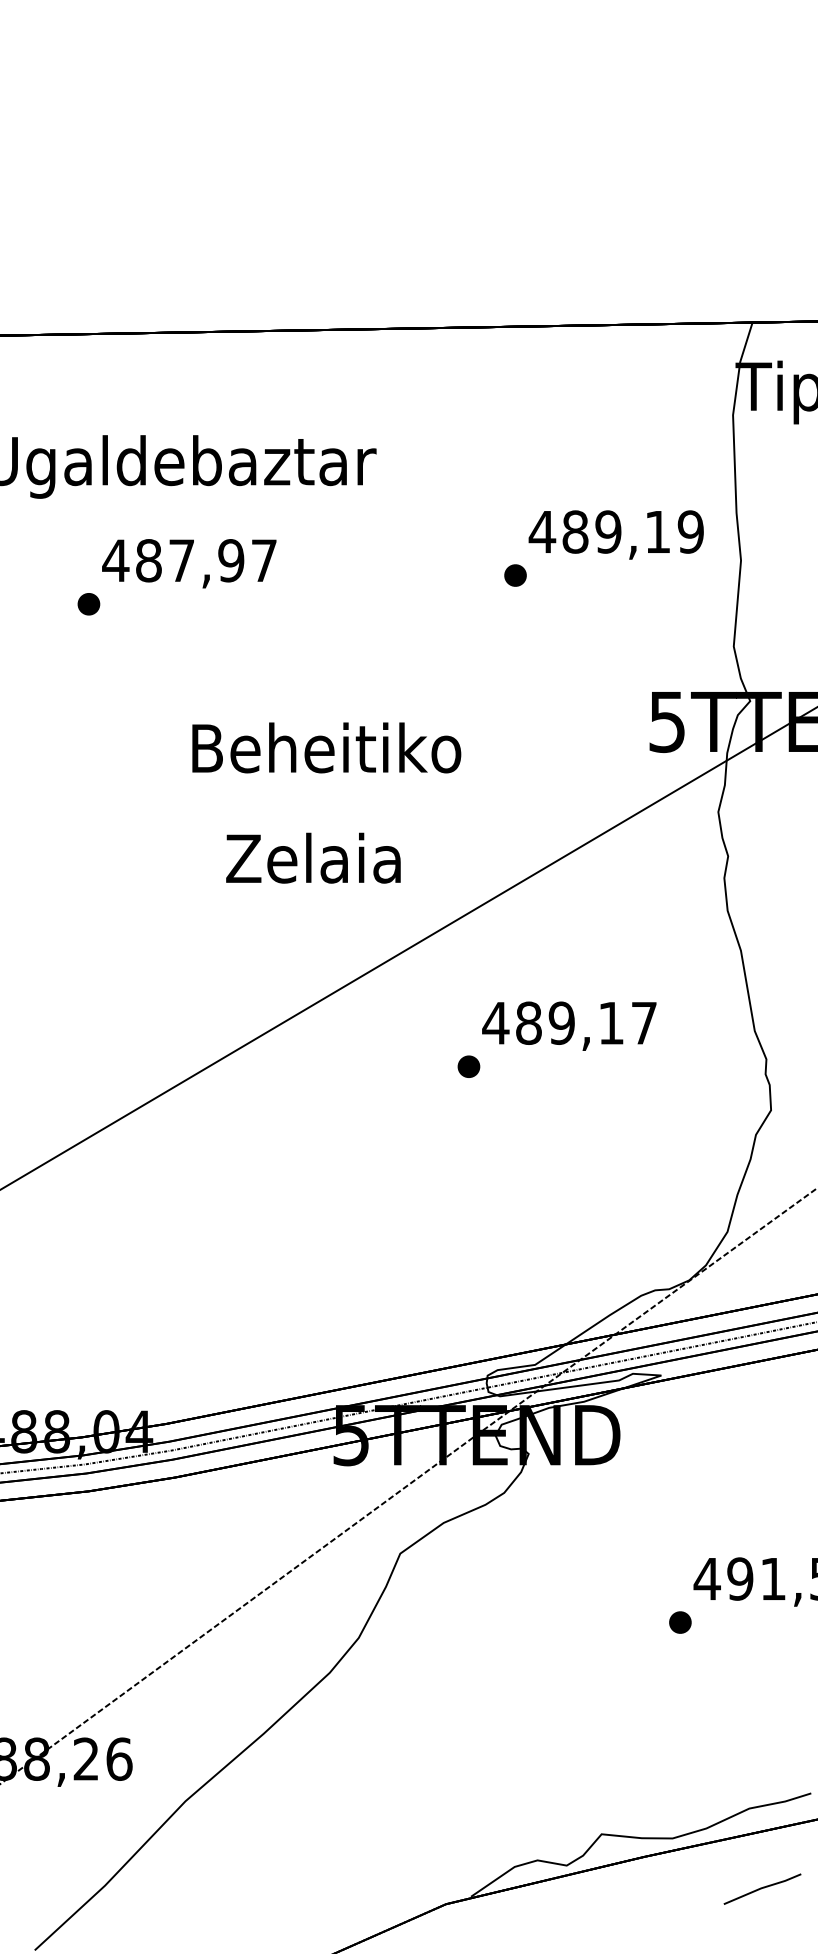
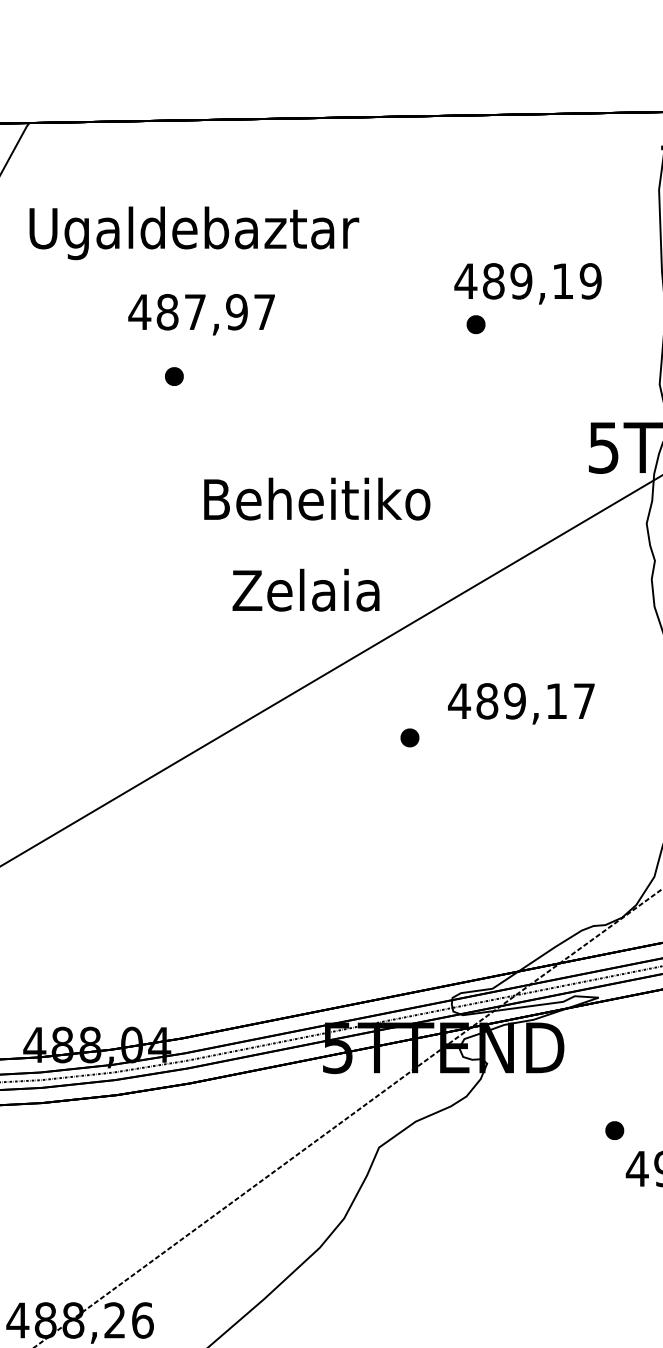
text: (615, 534) -> (527, 283), moved
part: (88, 604) -> (174, 376), moved
text: (326, 747) -> (317, 498), moved
text: (313, 857) -> (306, 589), moved
part: (468, 1066) -> (409, 737), moved
part: (680, 1622) -> (614, 1130), moved

